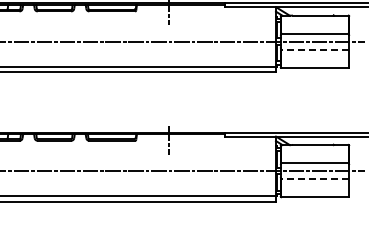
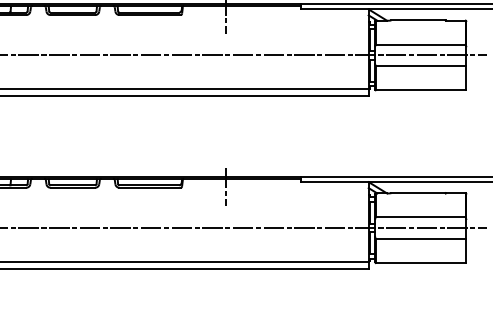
line: (315, 49) -> (421, 65), dashed -> solid
line: (315, 179) -> (421, 239), dashed -> solid

